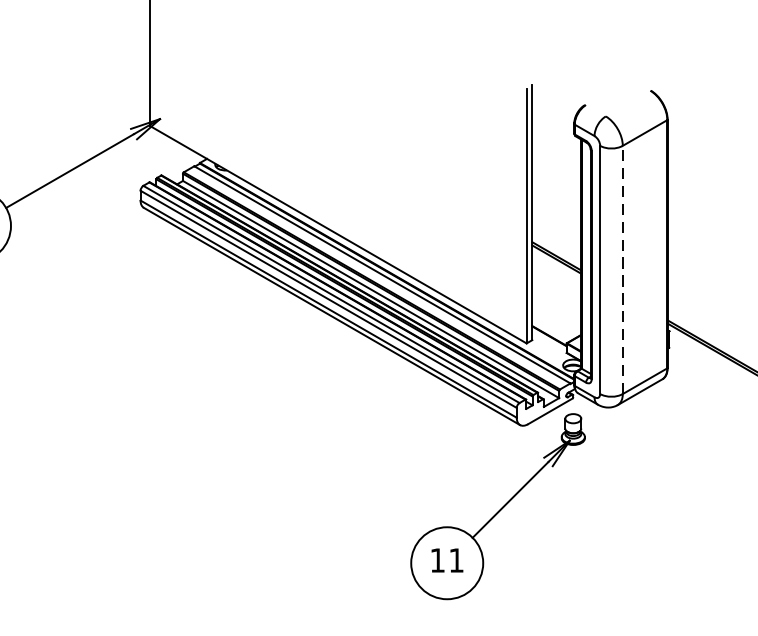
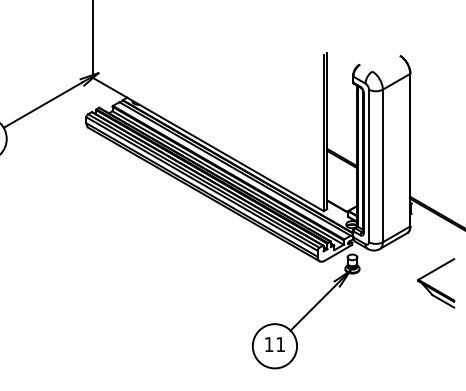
line: (622, 269) -> (382, 165), dashed -> solid
part: (709, 461) -> (436, 283), added

